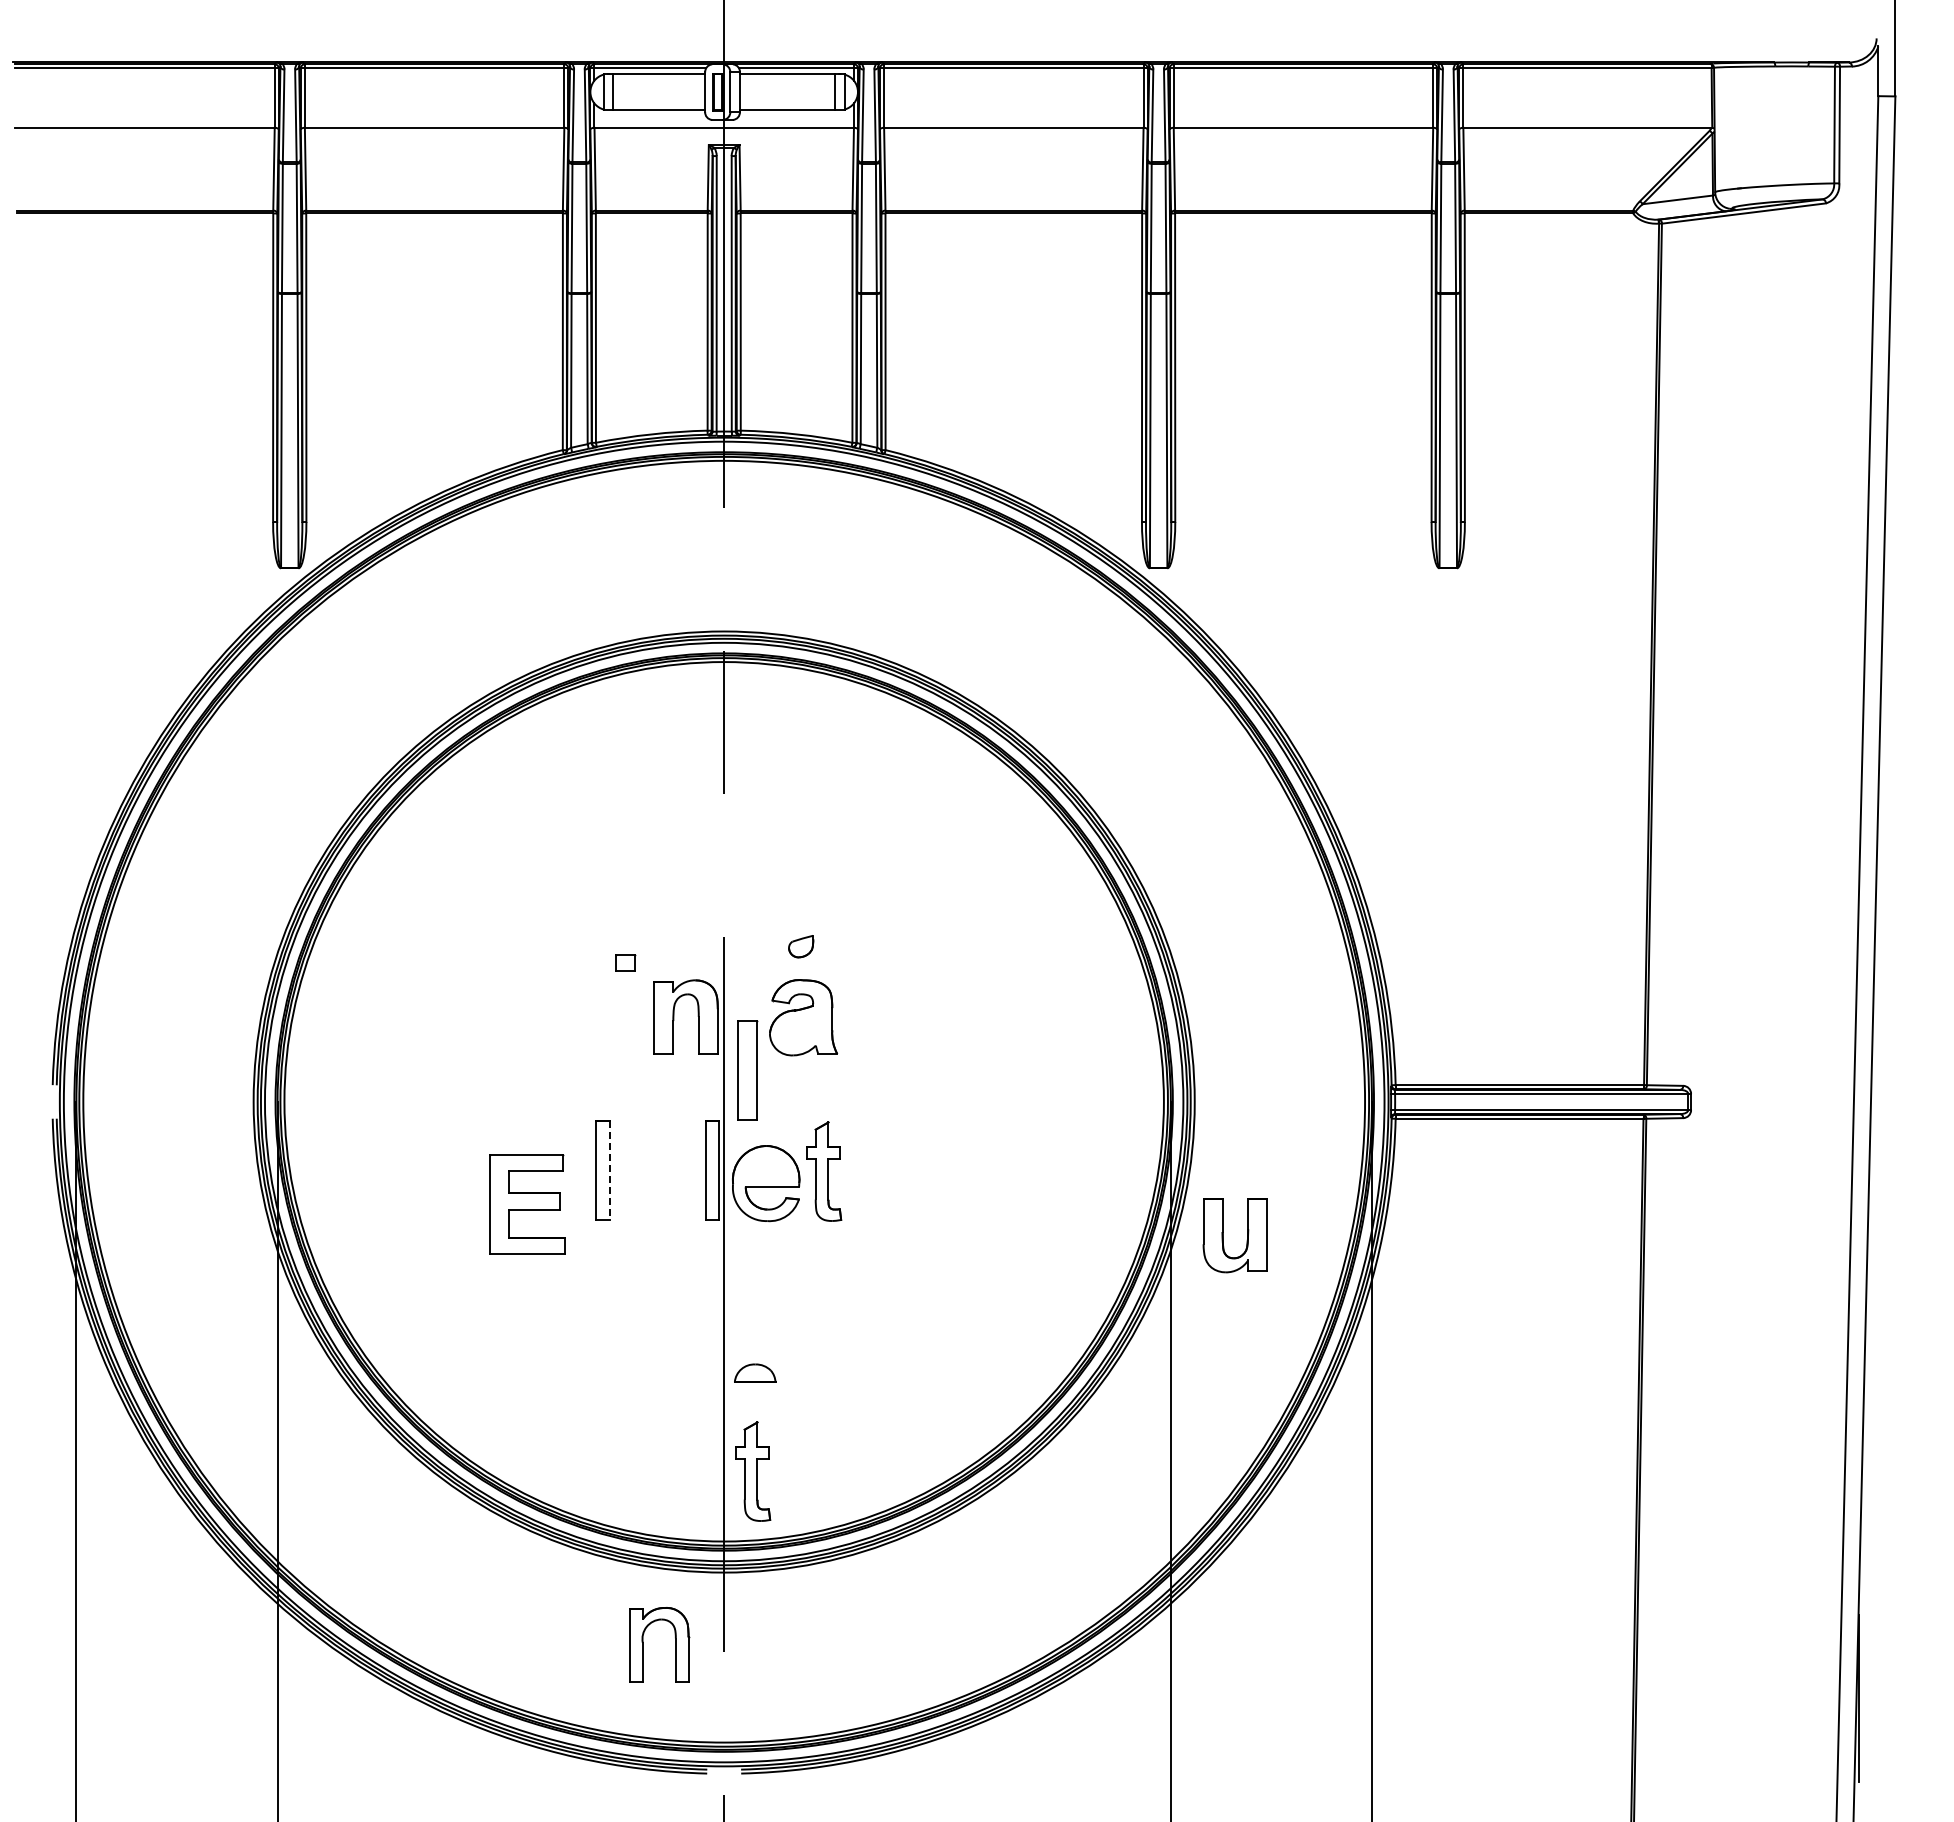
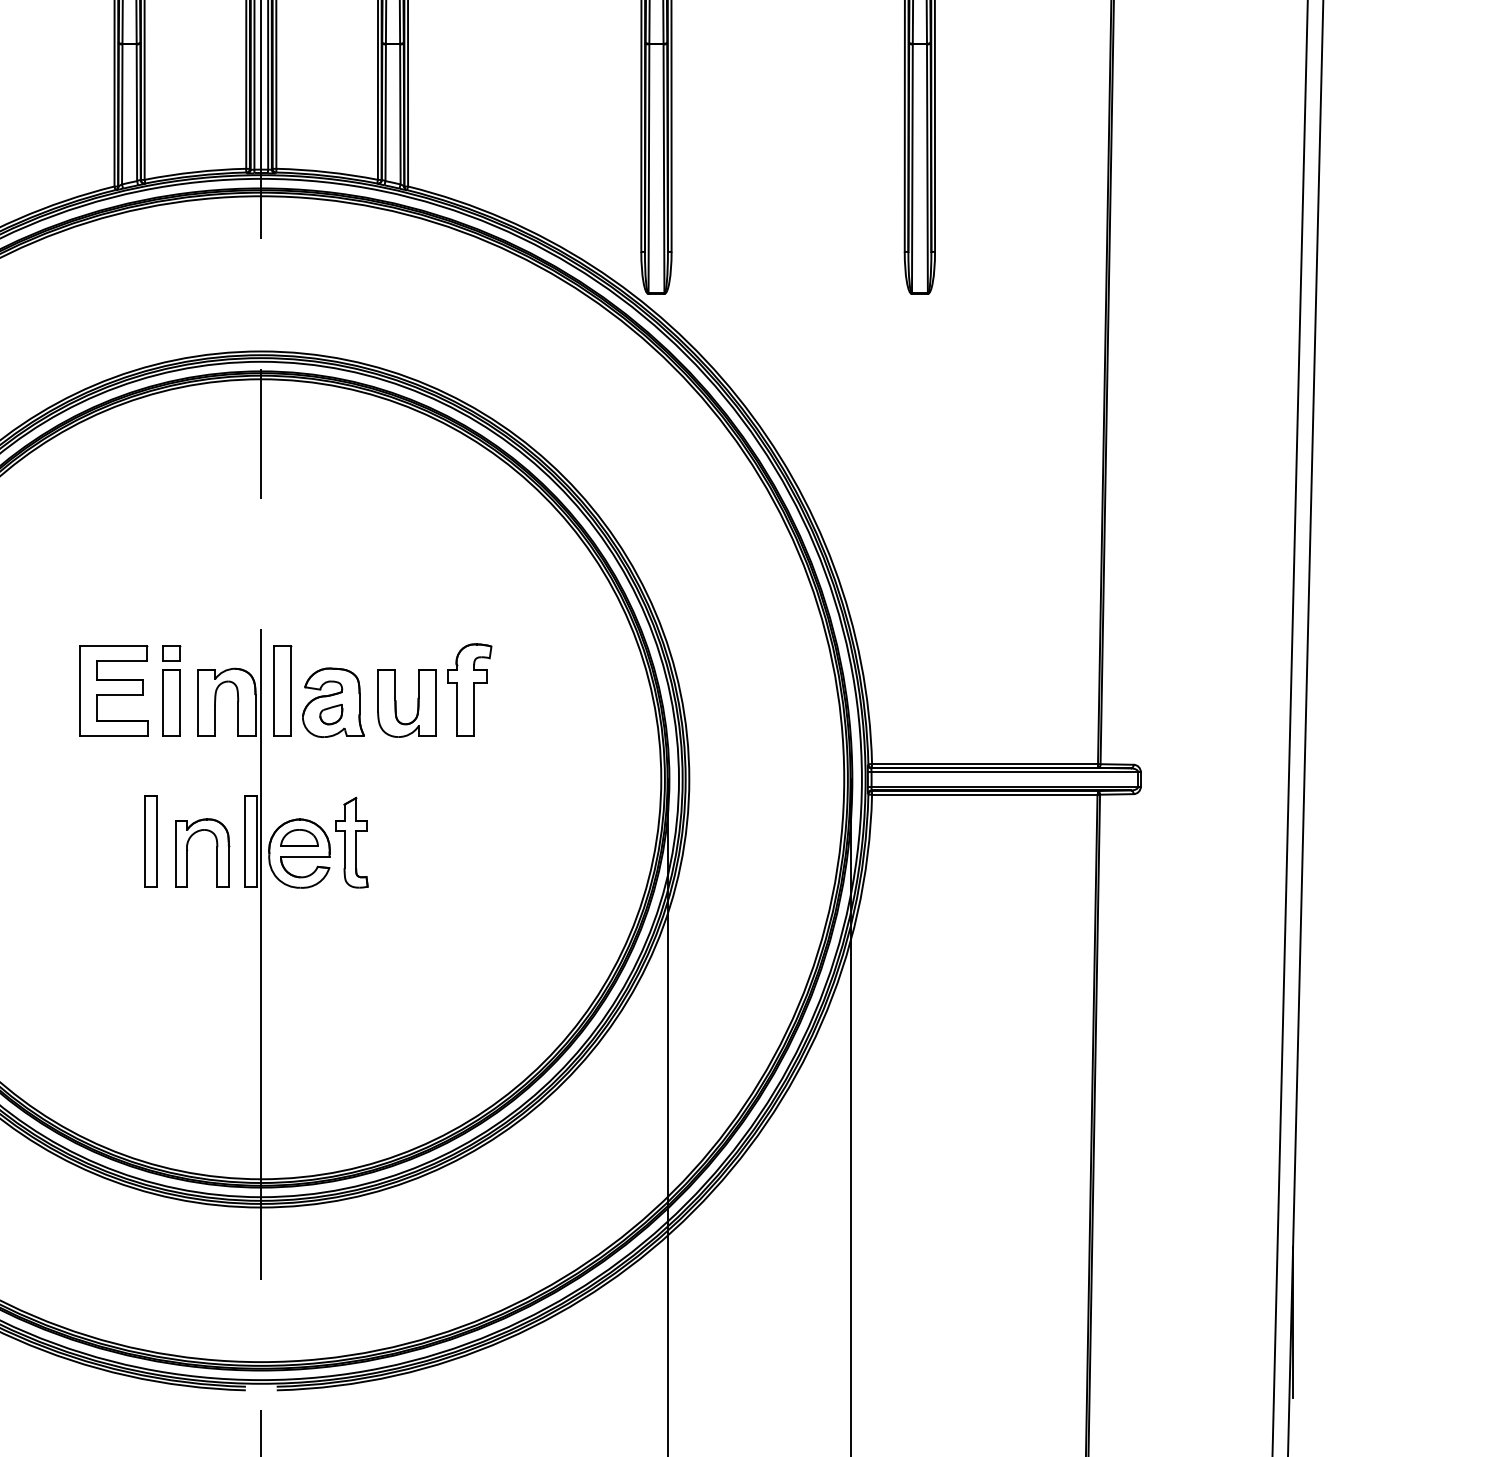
part: (801, 946) -> (331, 714), moved
part: (953, 1003) -> (469, 689), added
part: (625, 1017) -> (171, 702), added
part: (747, 1070) -> (282, 690), moved
line: (609, 1170) -> (156, 841), dashed -> solid
part: (527, 1204) -> (114, 690), moved
part: (1223, 1235) -> (396, 703), moved
part: (755, 1372) -> (299, 837), moved
part: (753, 1471) -> (287, 1115), removed
part: (643, 1644) -> (187, 852), moved

